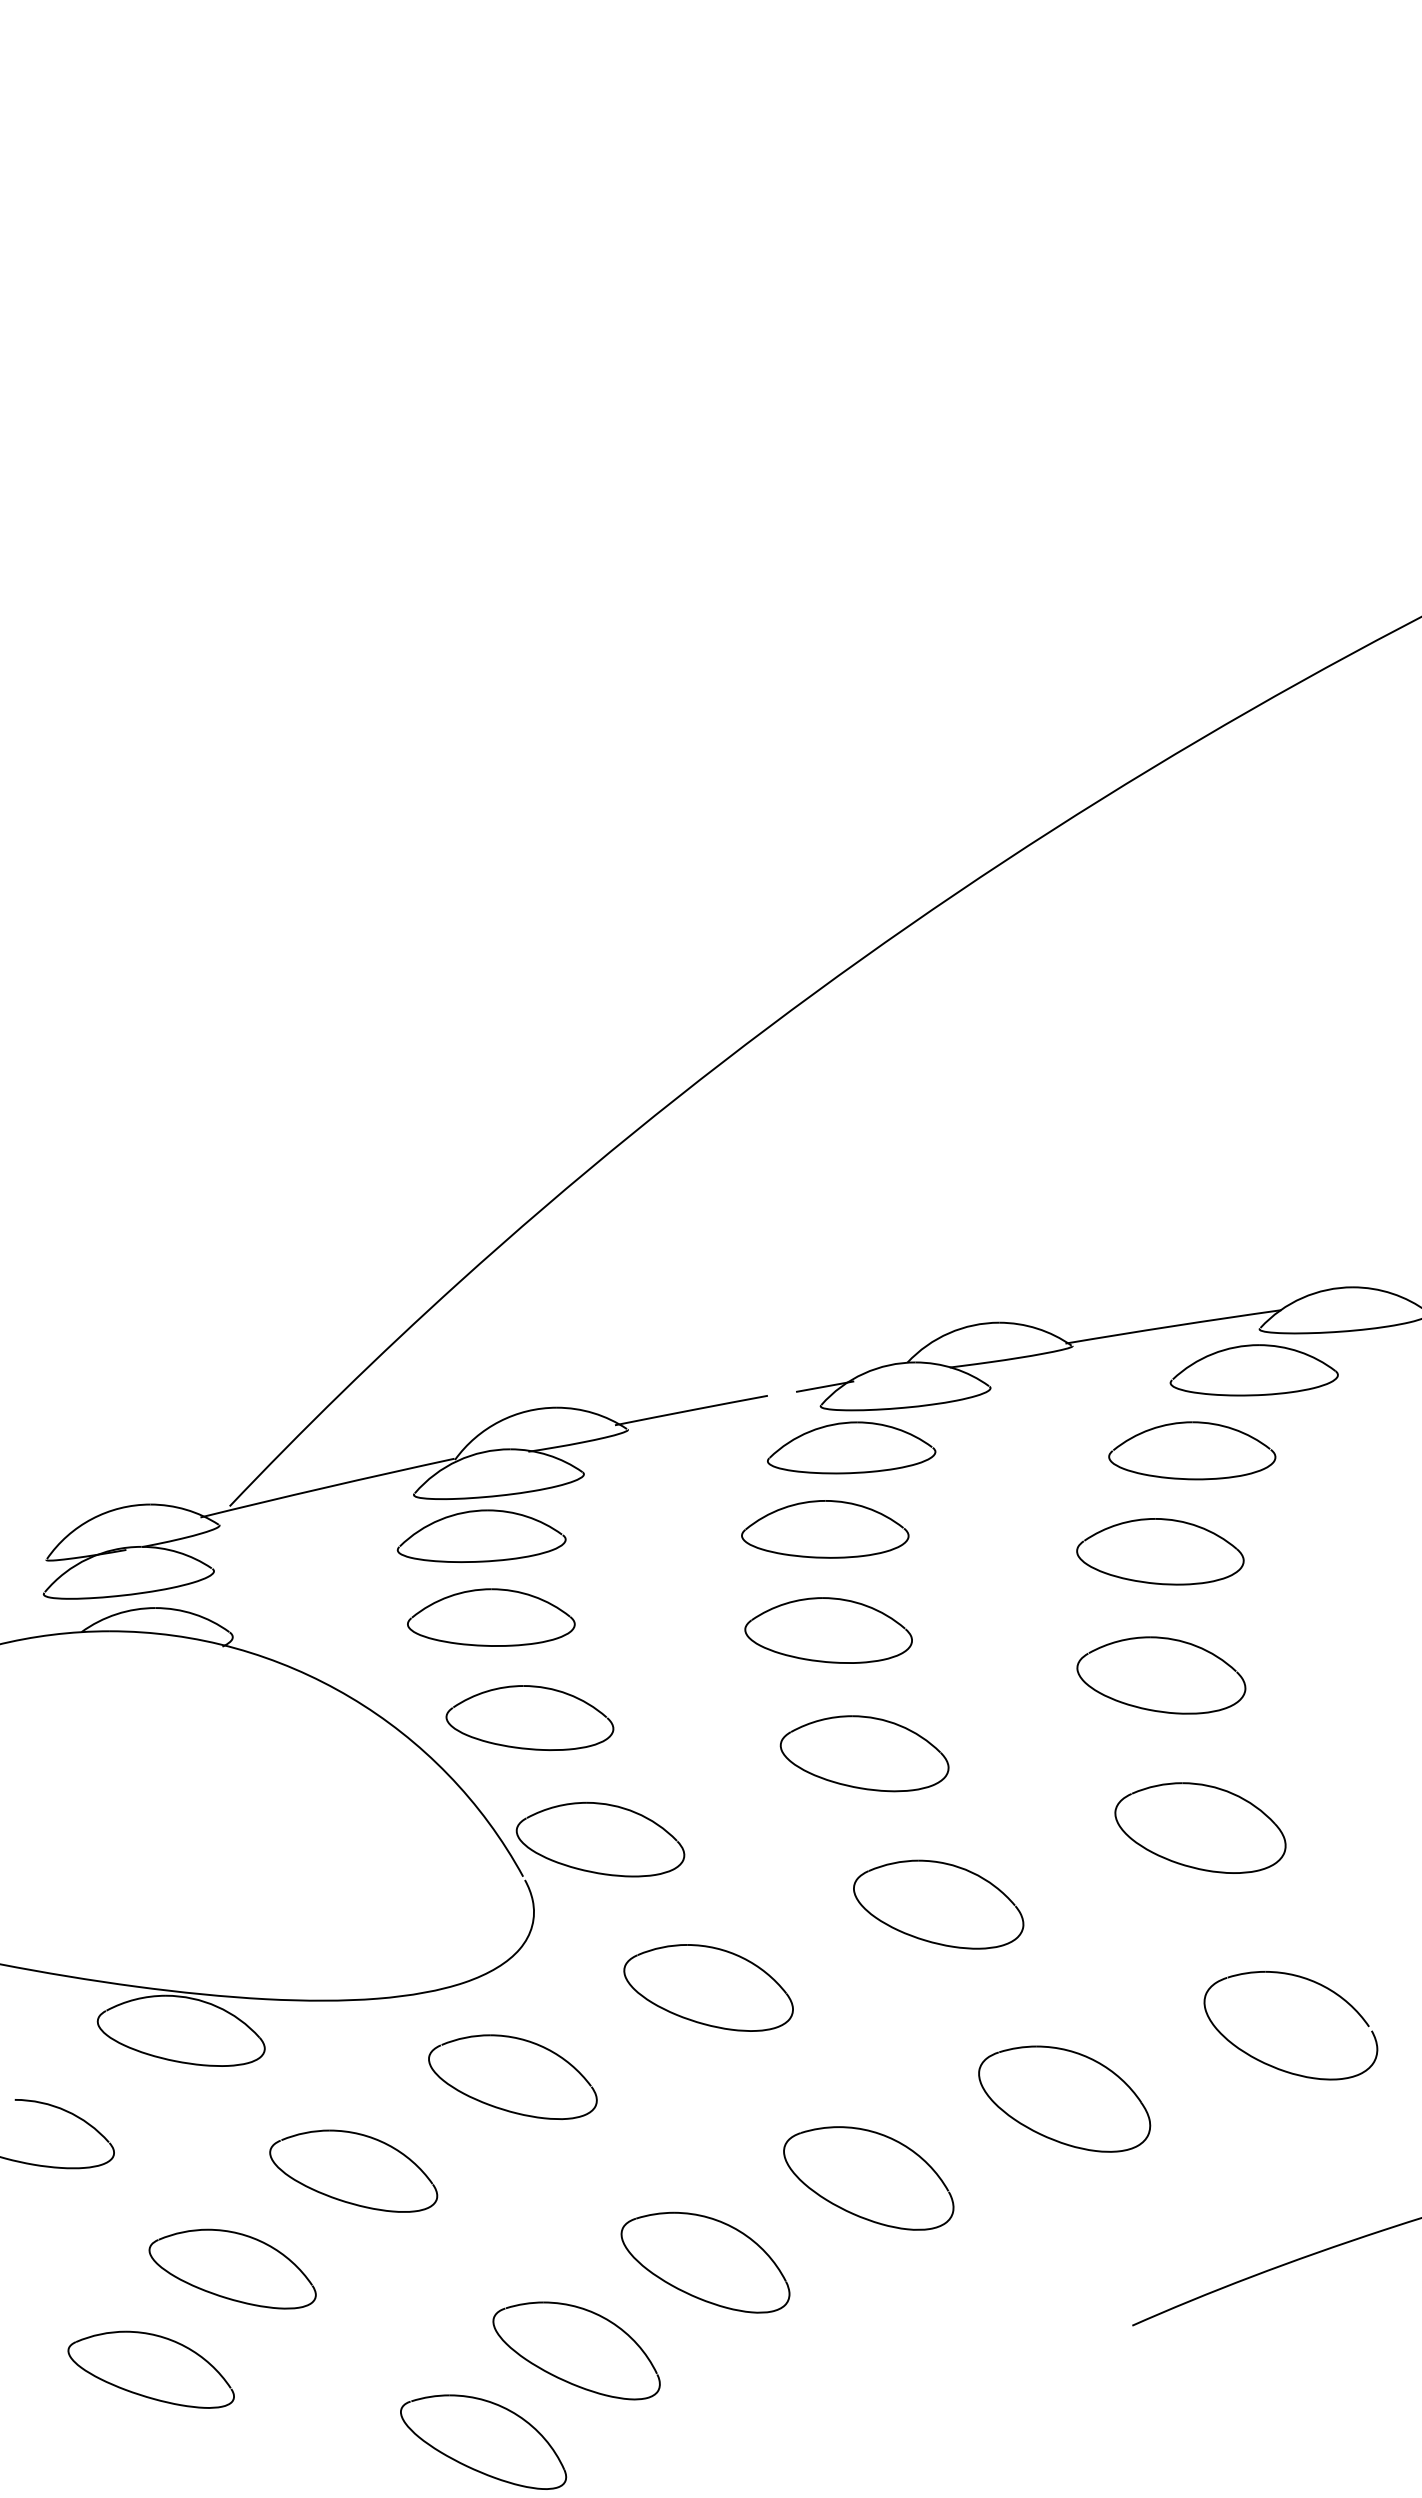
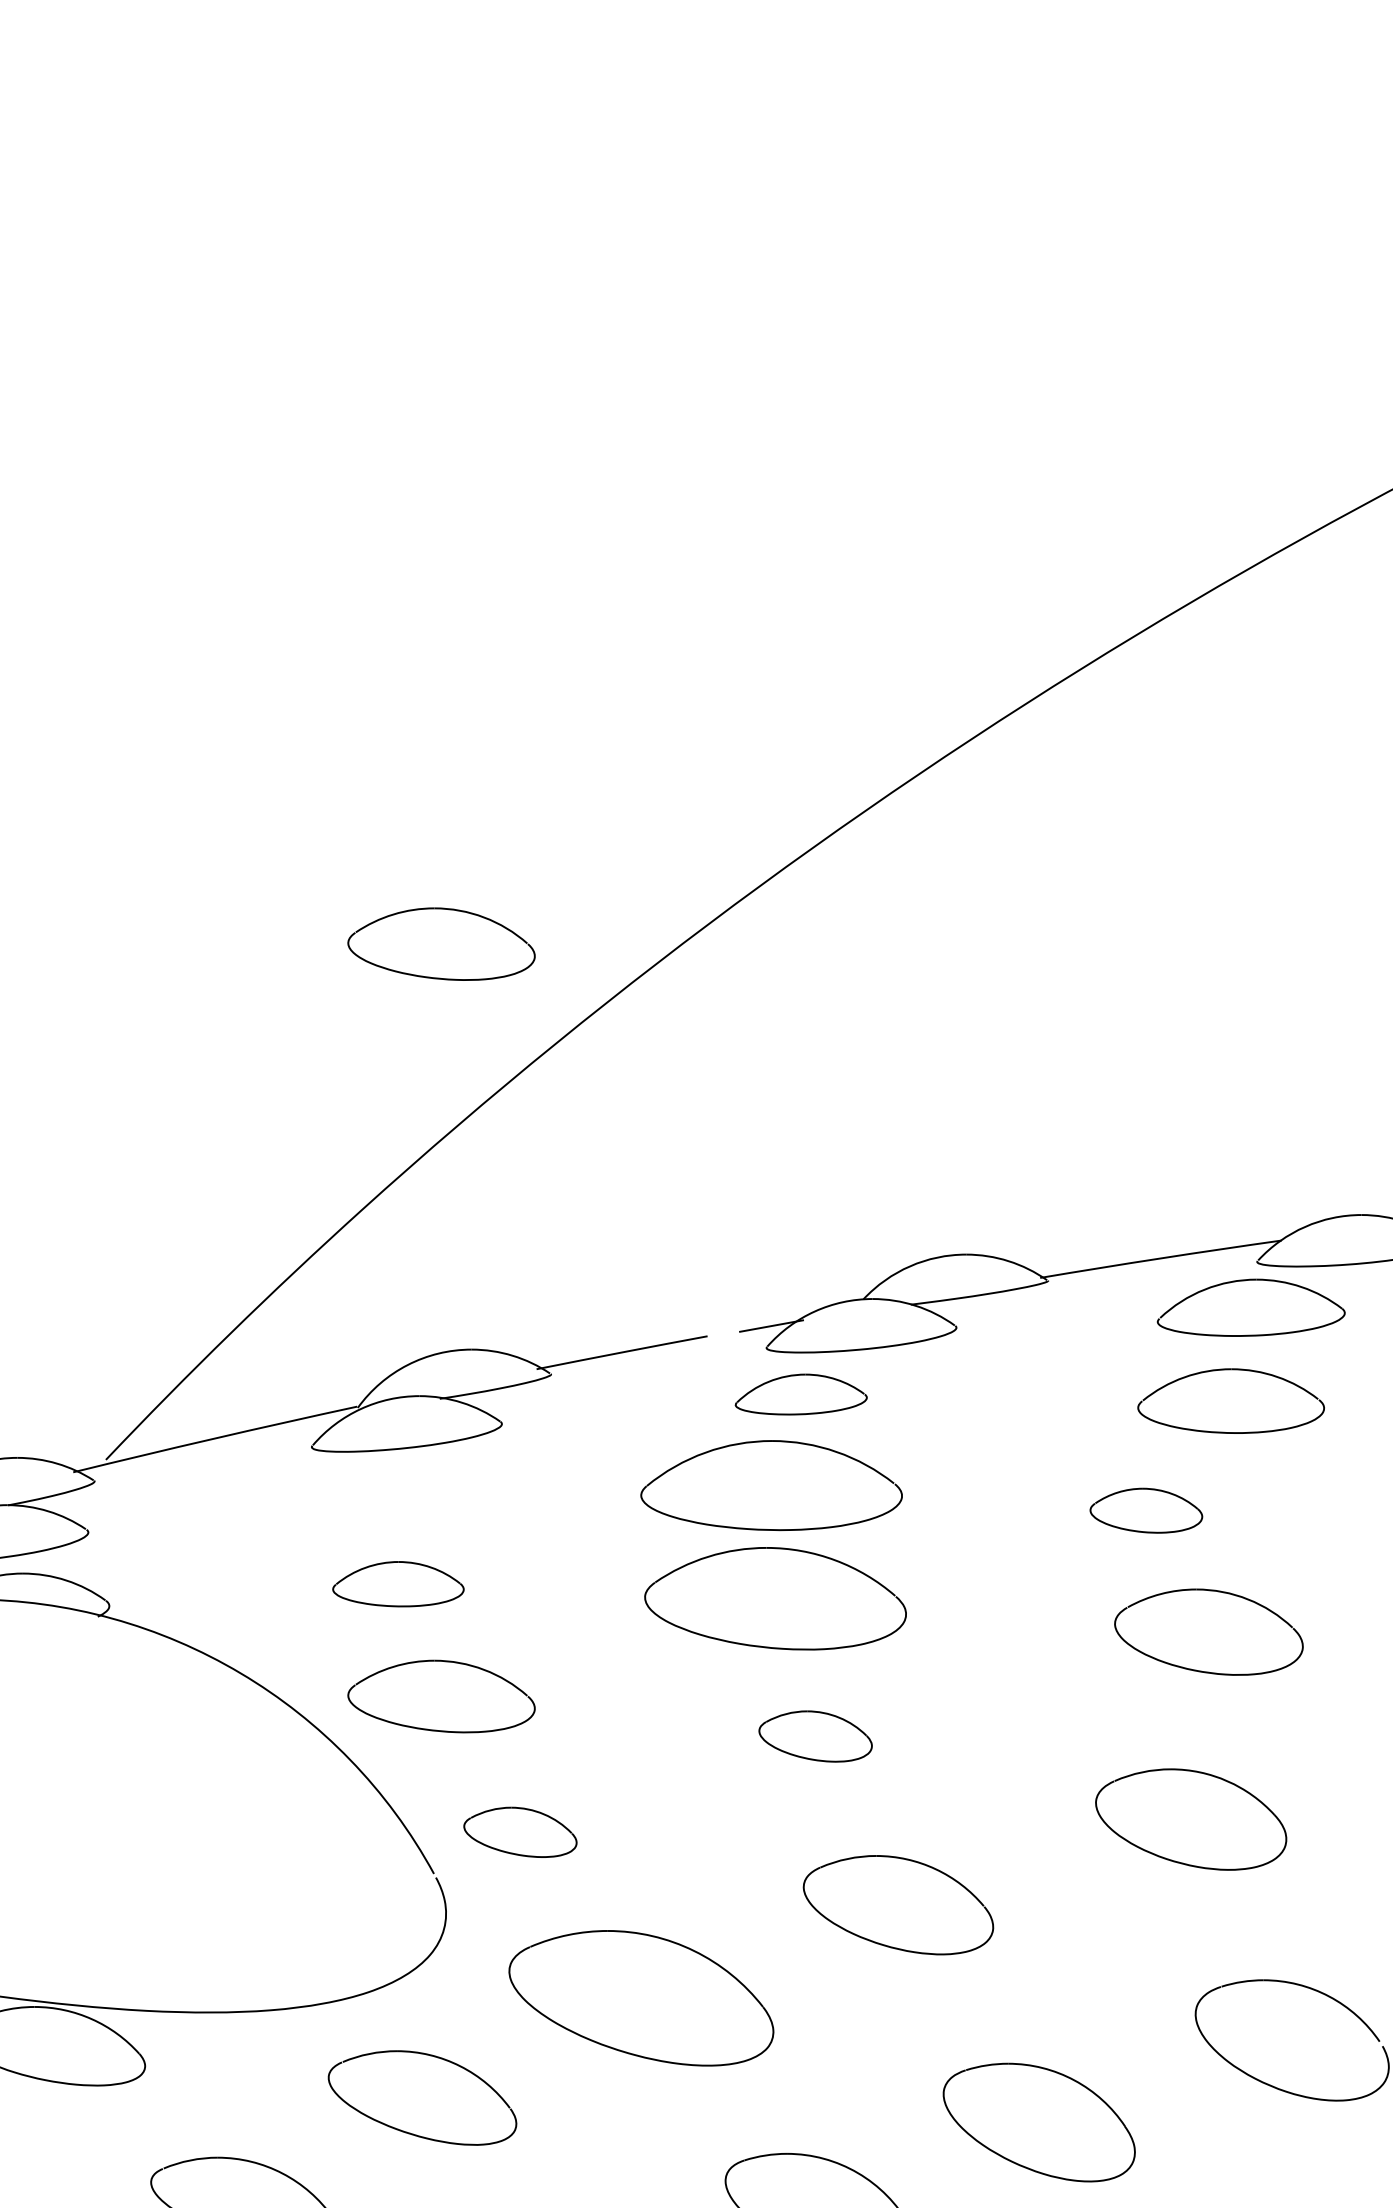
part: (529, 1044) -> (441, 943), added
part: (851, 1447) -> (801, 1394), size x0.7
part: (1192, 1450) -> (1231, 1400), moved
part: (825, 1529) -> (771, 1485), size x1.4
part: (481, 1535) -> (387, 1492), removed
part: (1160, 1551) -> (1146, 1510), size x0.6
part: (491, 1617) -> (398, 1584), size x0.7
part: (828, 1630) -> (775, 1598), size x1.4
part: (1161, 1675) -> (1209, 1632), moved
part: (864, 1753) -> (815, 1736), size x0.6
part: (600, 1839) -> (520, 1832), size x0.6
part: (708, 1987) -> (641, 1997), size x1.4

